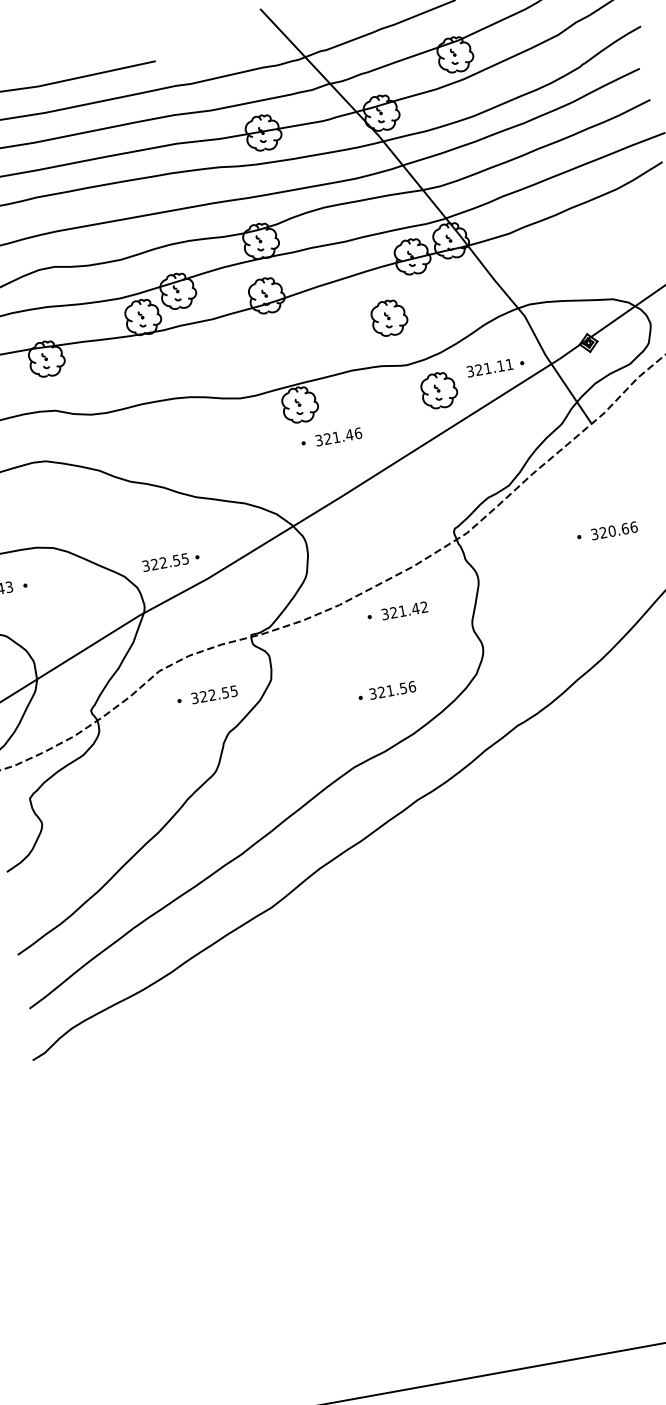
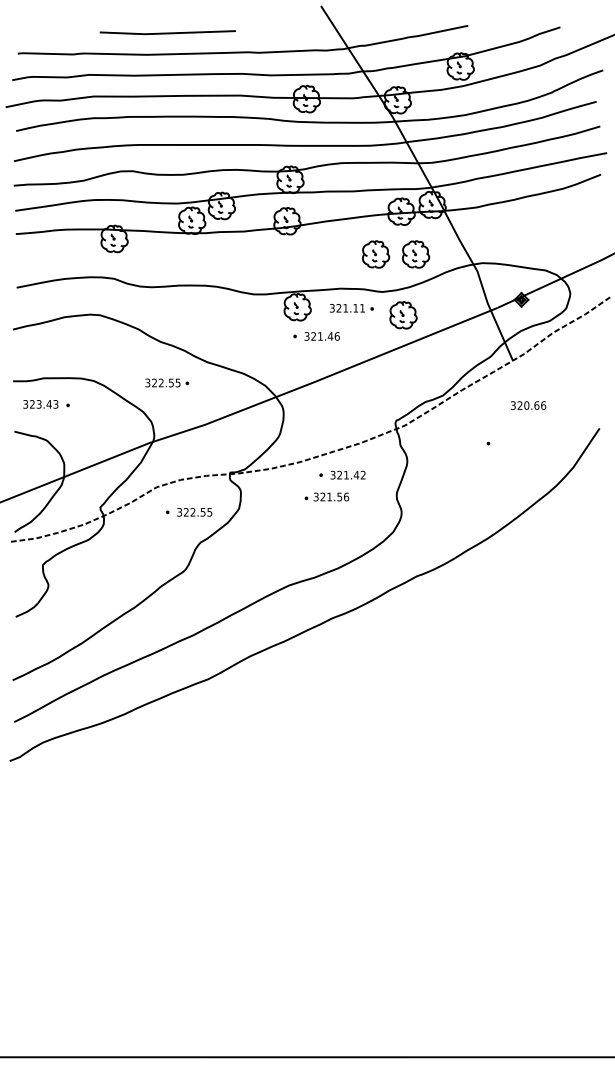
part: (441, 308) -> (416, 254), added
part: (495, 367) -> (351, 308), moved
text: (614, 530) -> (528, 405), moved
part: (171, 560) -> (167, 382), moved
part: (386, 690) -> (326, 496), moved

